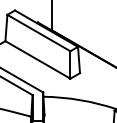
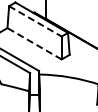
line: (39, 33) -> (35, 21), solid -> dashed
line: (37, 59) -> (34, 43), solid -> dashed

